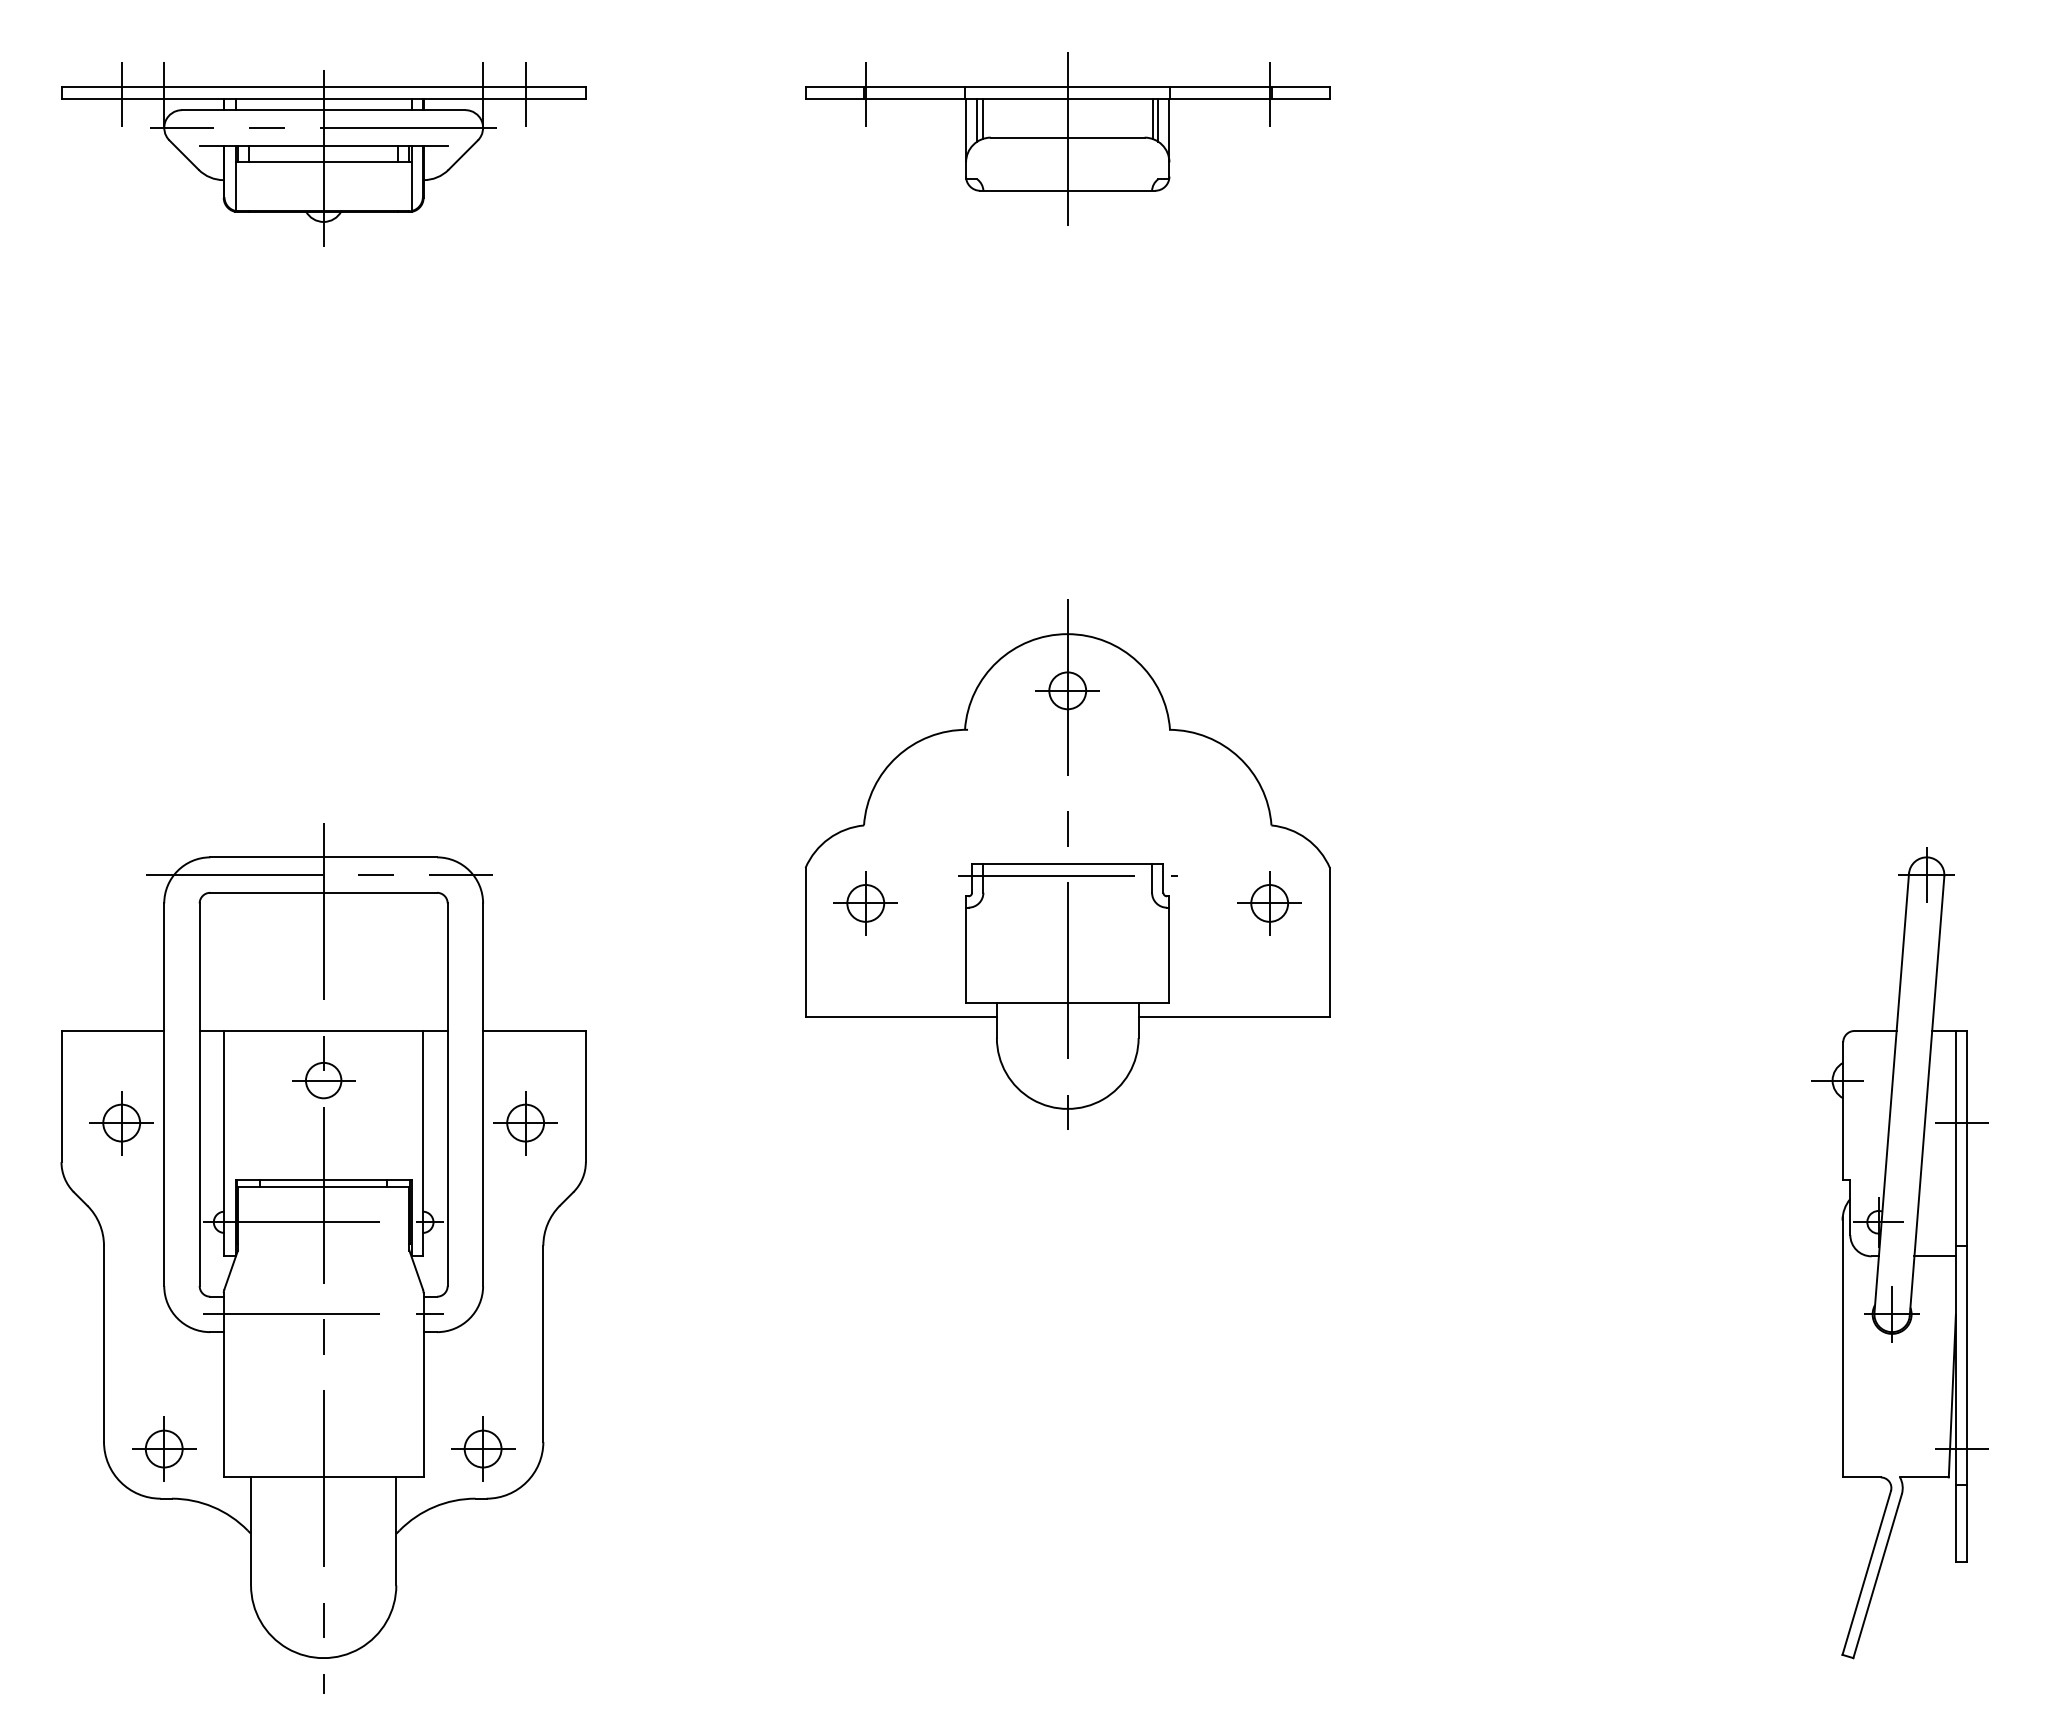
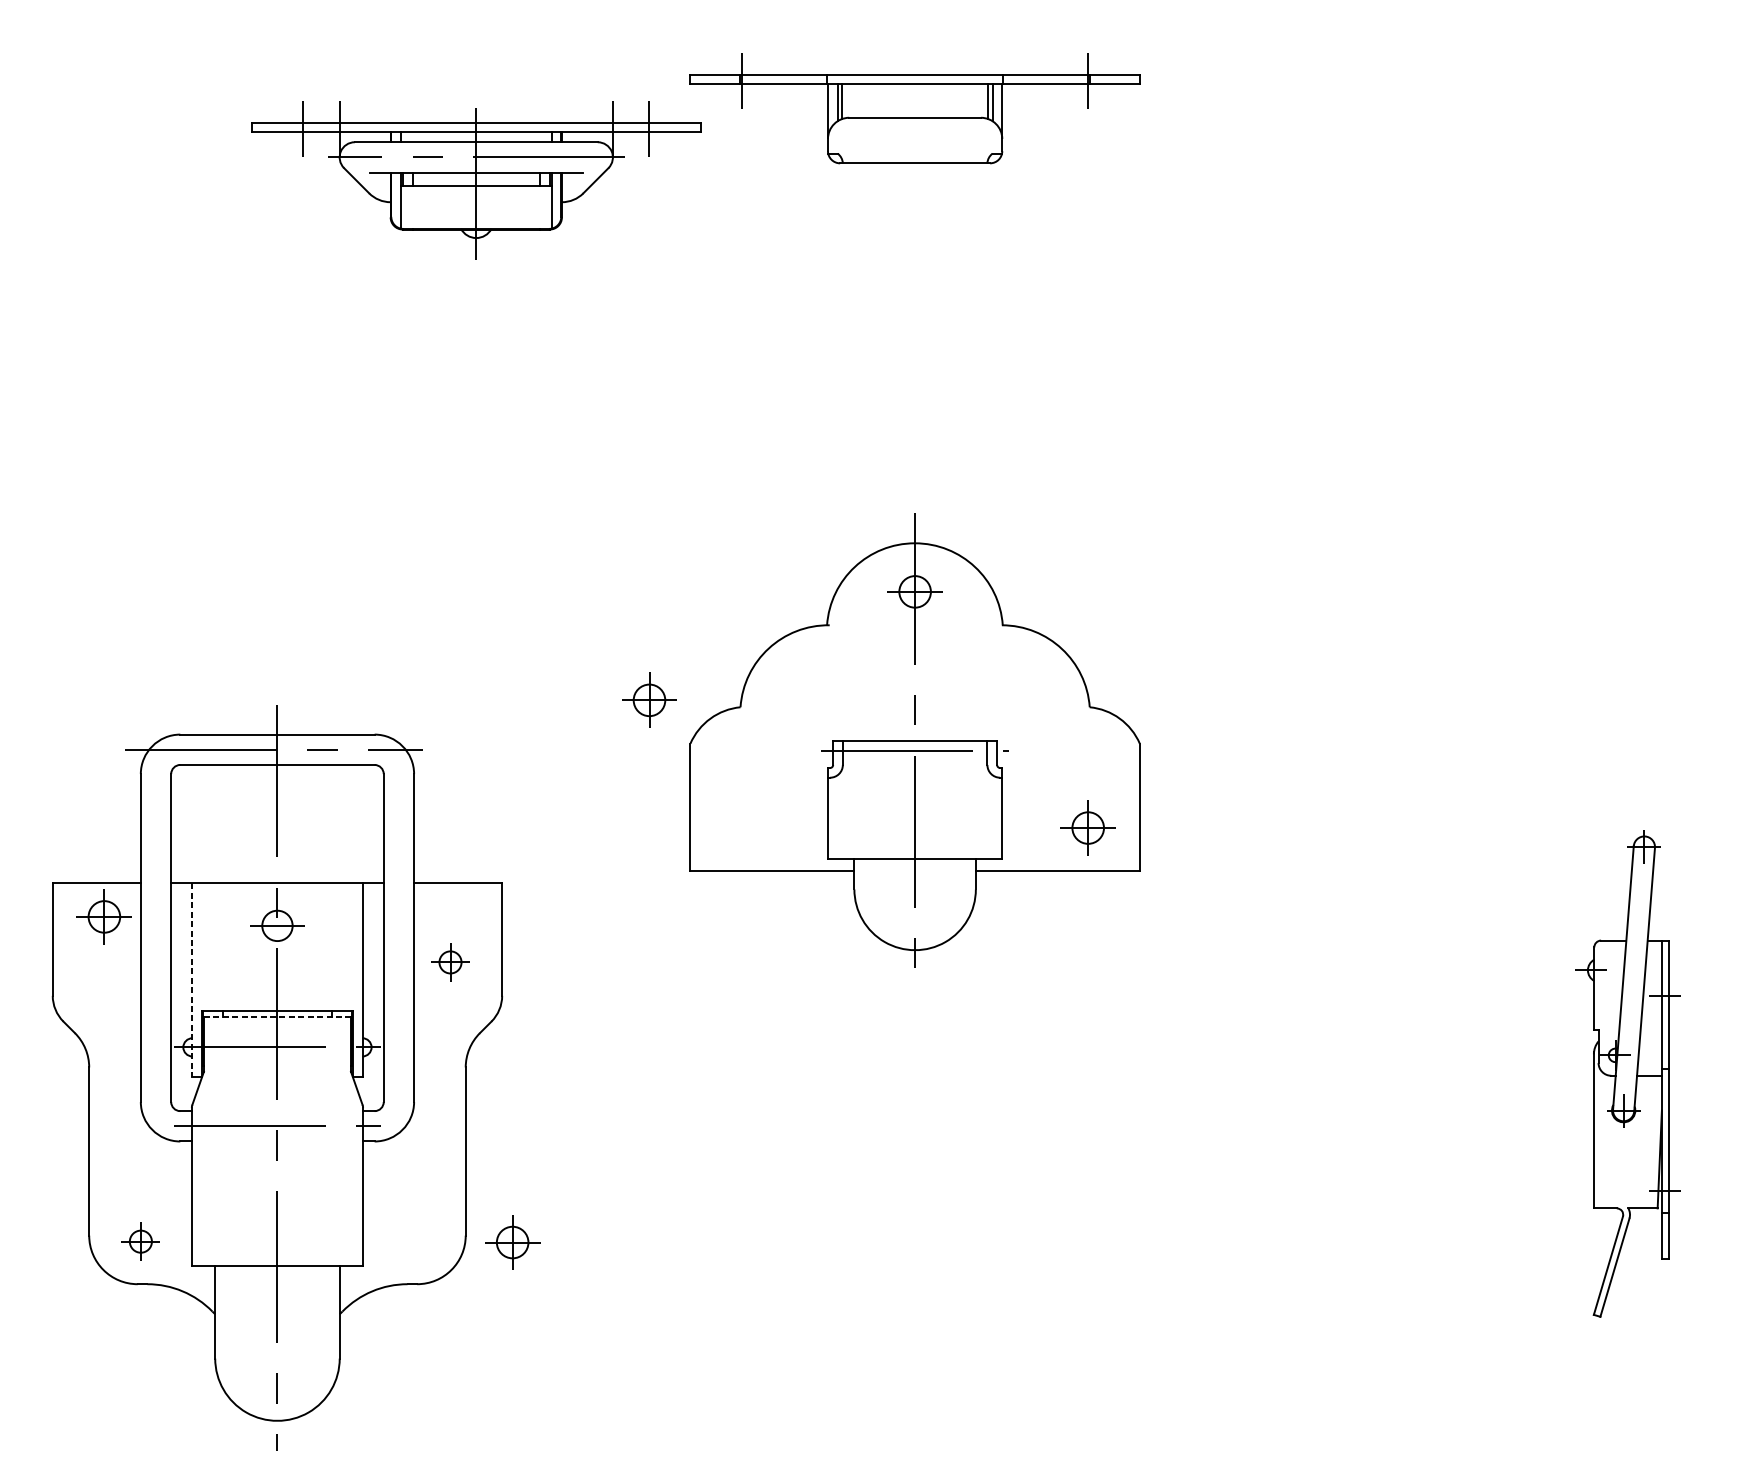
line: (1067, 138) -> (914, 118), removed
part: (323, 154) -> (476, 180), moved
part: (865, 903) -> (649, 700), moved
part: (1269, 903) -> (1088, 828), moved
part: (121, 1123) -> (104, 917), moved
part: (525, 1123) -> (450, 962), size x0.7
line: (224, 1143) -> (192, 979), solid -> dashed
line: (323, 1186) -> (277, 1016), solid -> dashed
part: (1899, 1253) -> (1627, 1074), size x0.7
part: (164, 1448) -> (141, 1241), size x0.7
part: (483, 1448) -> (512, 1242), moved

